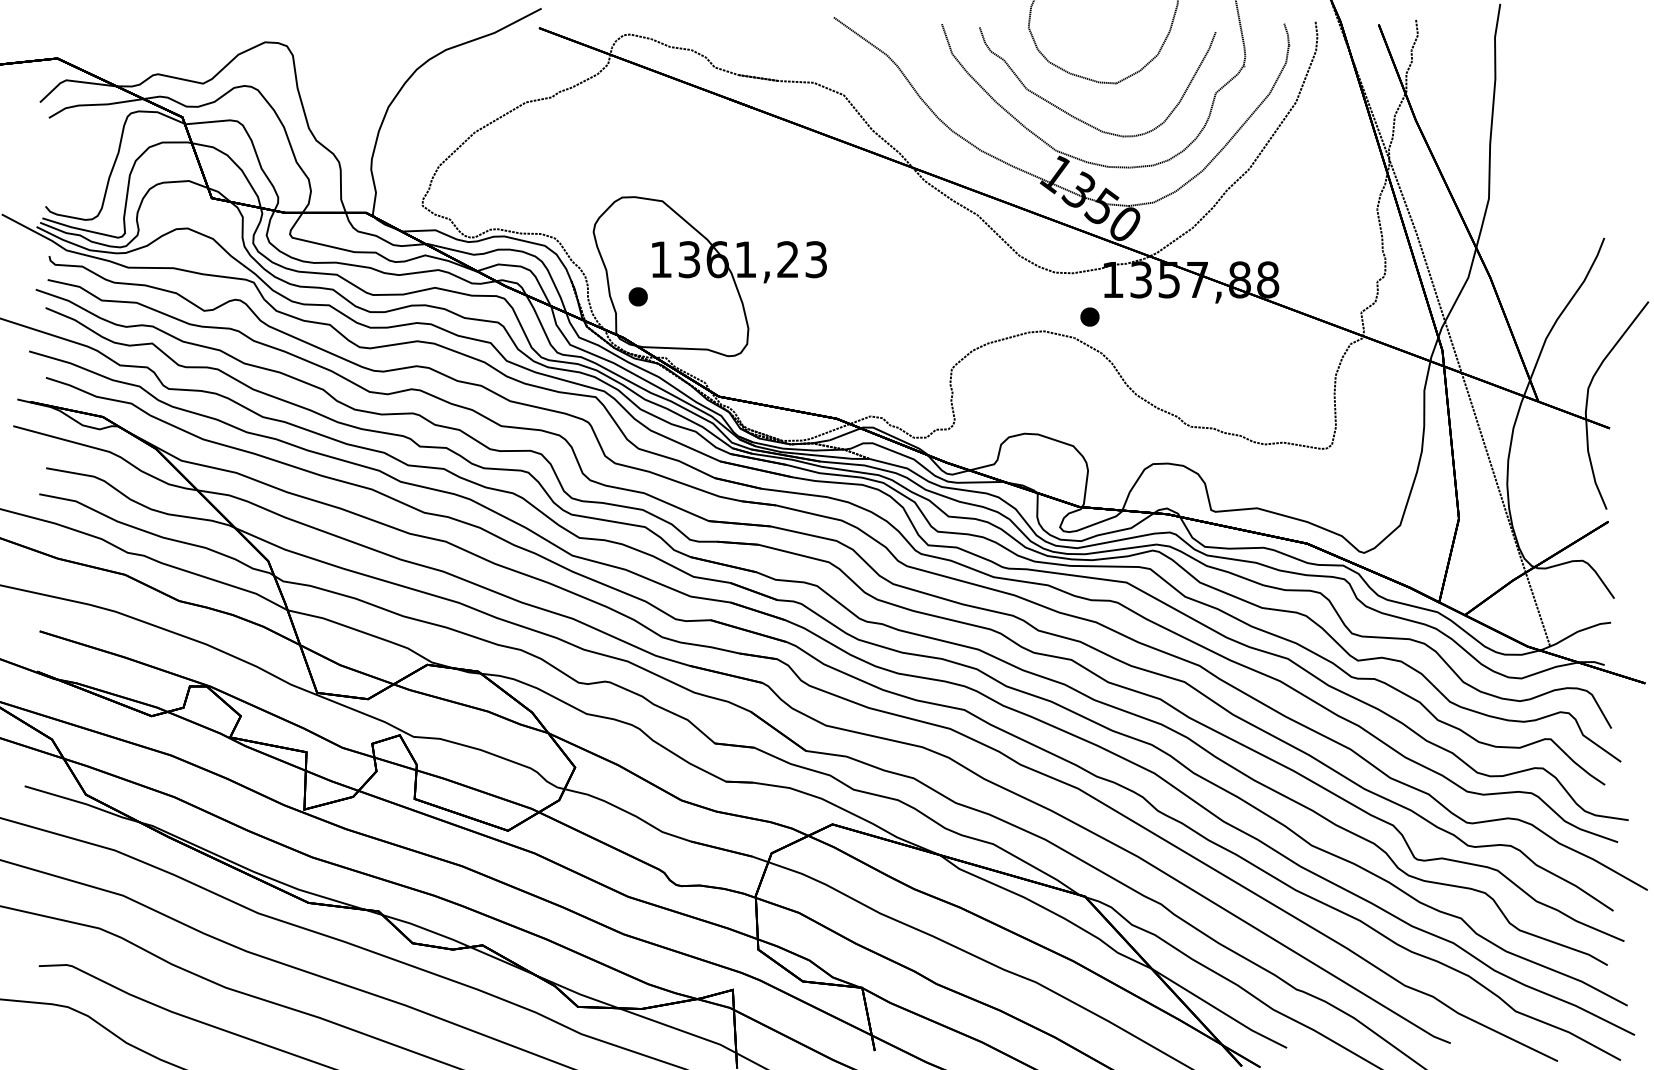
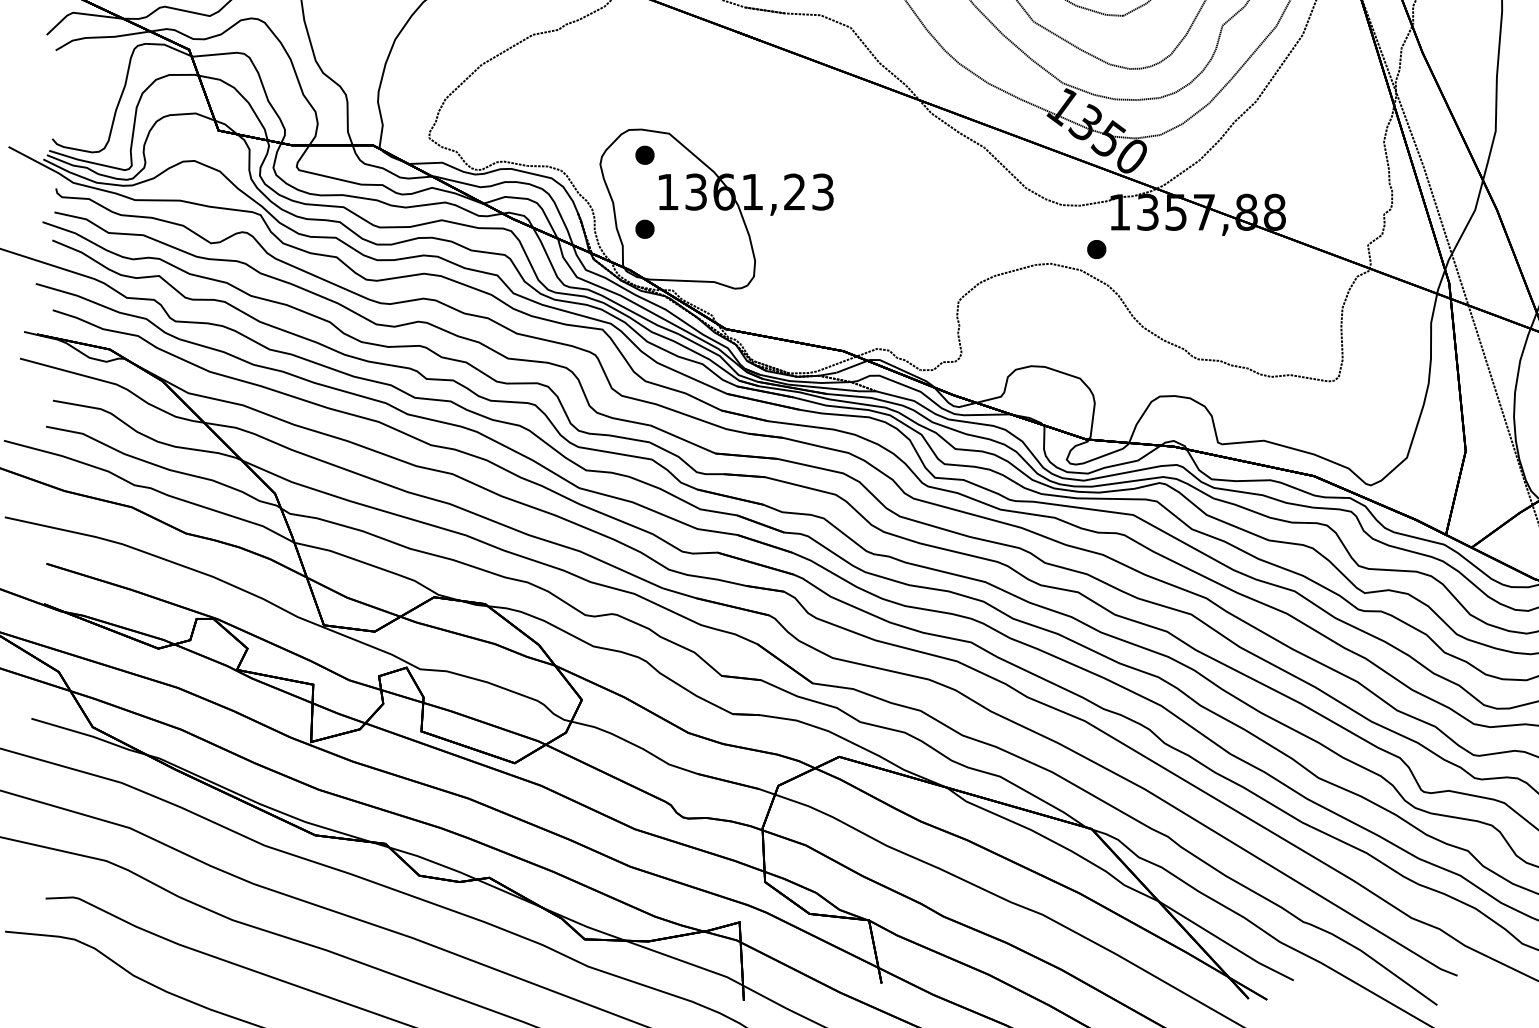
part: (637, 222) -> (644, 154), added

